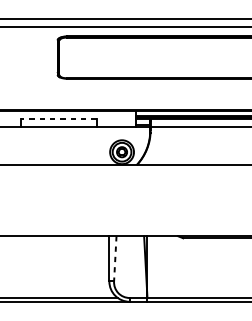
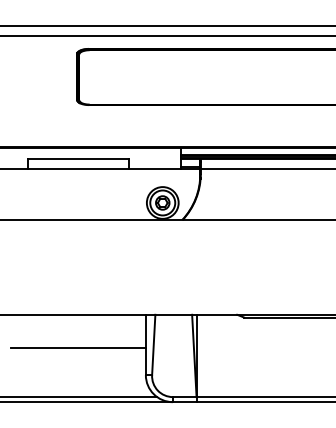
line: (58, 119) -> (78, 159), dashed -> solid
line: (115, 259) -> (153, 345), dashed -> solid
line: (58, 261) -> (77, 348), added

